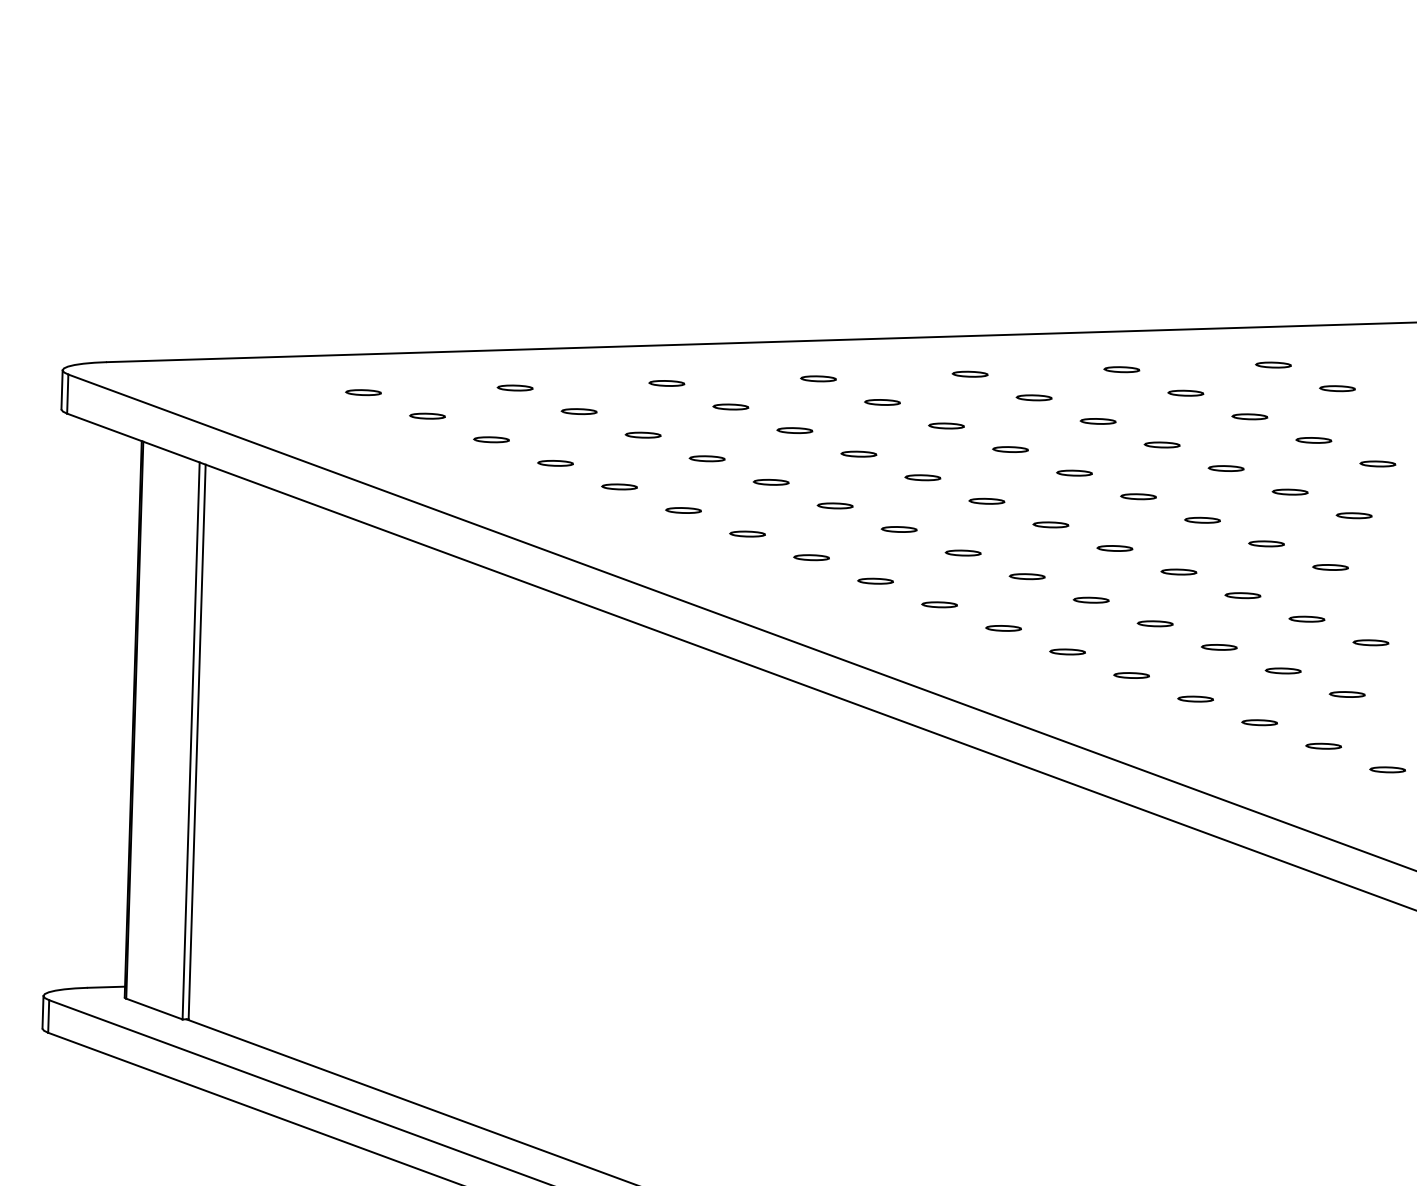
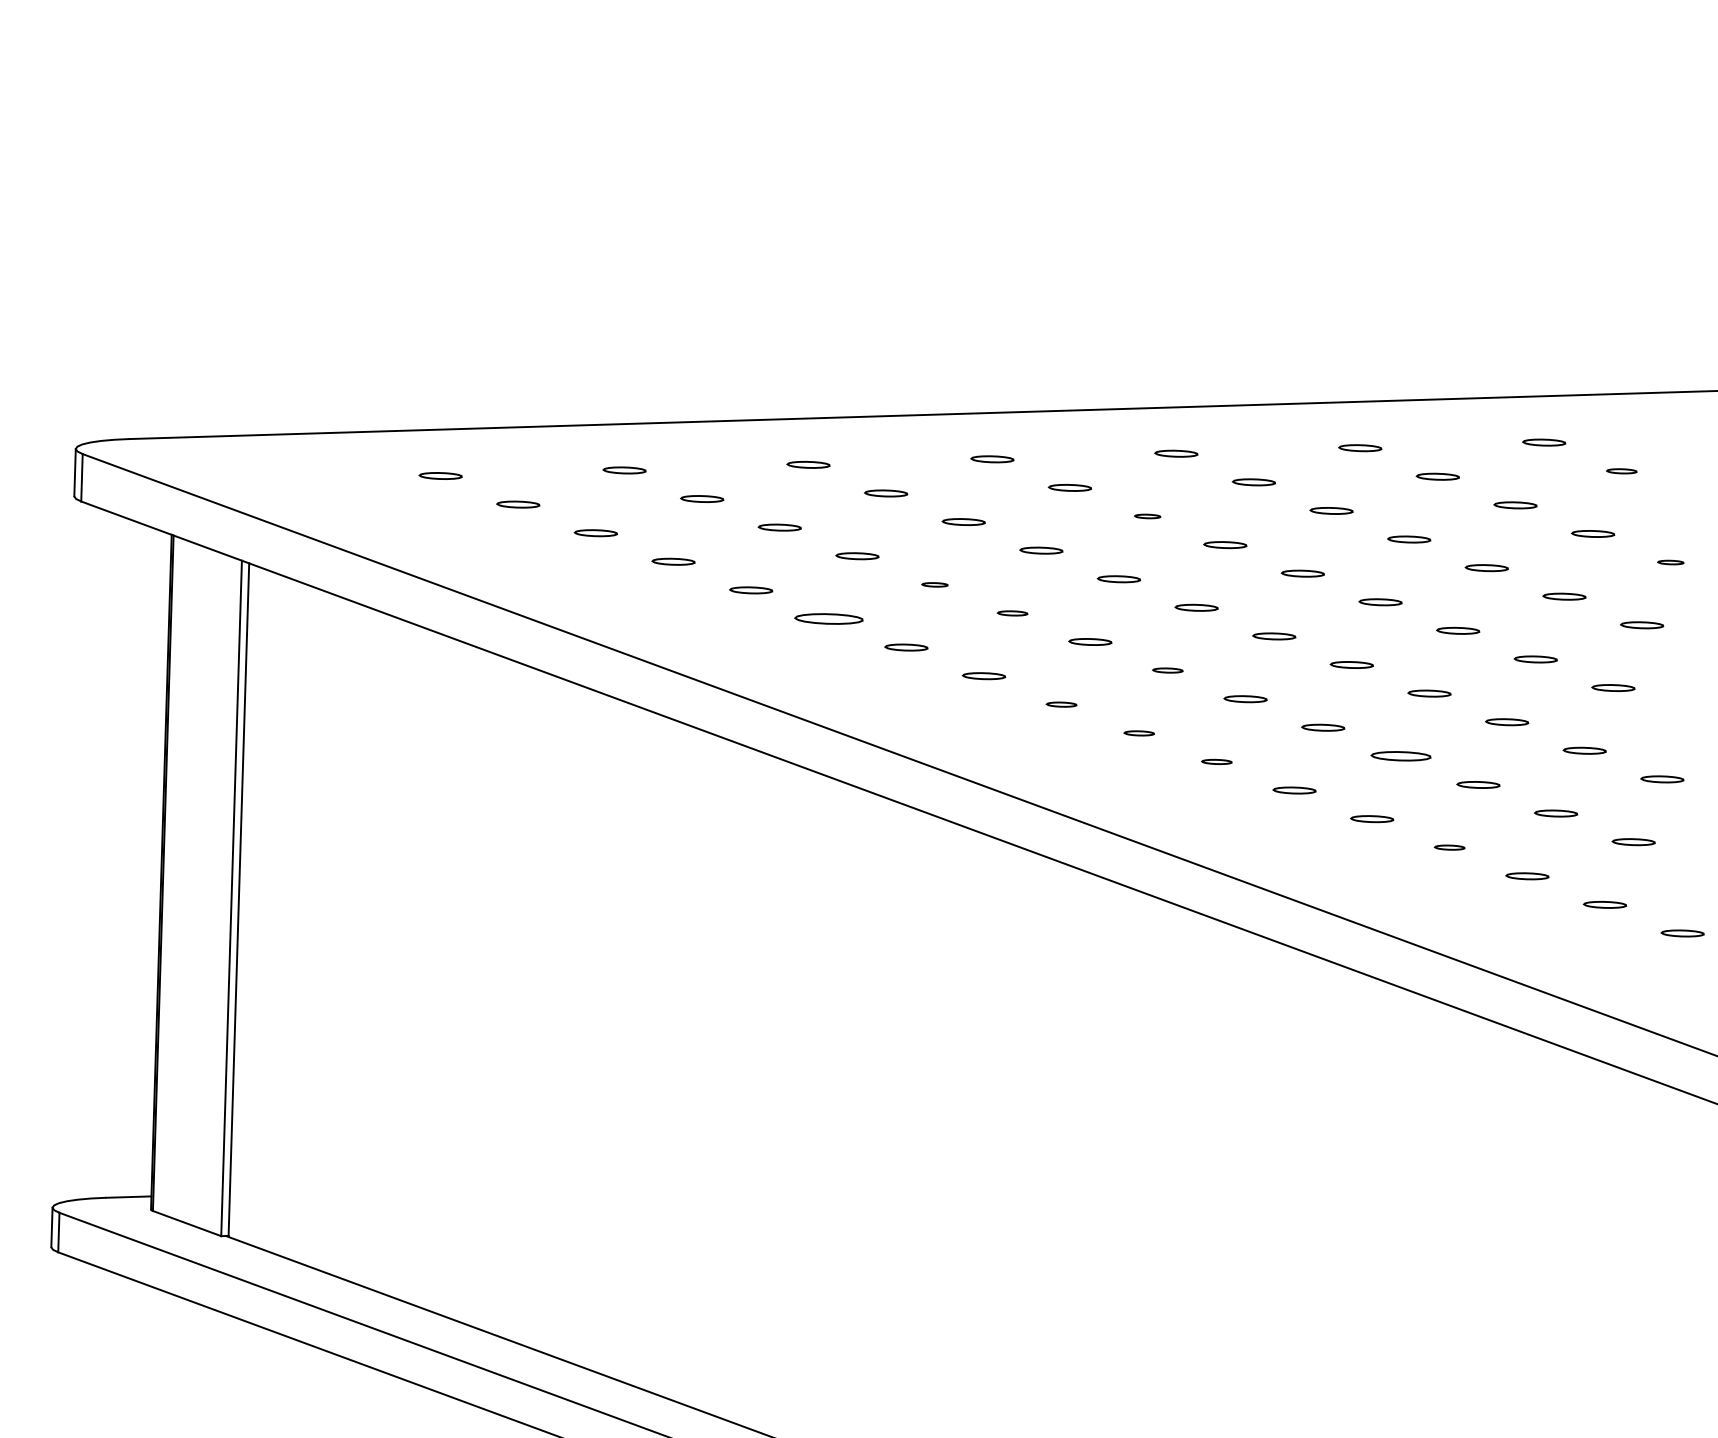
part: (1337, 388) -> (1621, 471), size x0.7
part: (946, 425) -> (1147, 515), size x0.6
part: (1377, 463) -> (1670, 561), size x0.6
part: (770, 482) -> (934, 584), size x0.6
part: (834, 505) -> (1011, 612), size x0.7
part: (683, 510) -> (828, 618), size x1.6
part: (962, 552) -> (1167, 669), size x0.7
part: (875, 580) -> (1061, 703), size x0.7
part: (939, 604) -> (1139, 732), size x0.7
part: (1154, 623) -> (1399, 755), size x1.4
part: (1003, 628) -> (1216, 762), size x0.7
part: (1195, 698) -> (1449, 846), size x0.7

